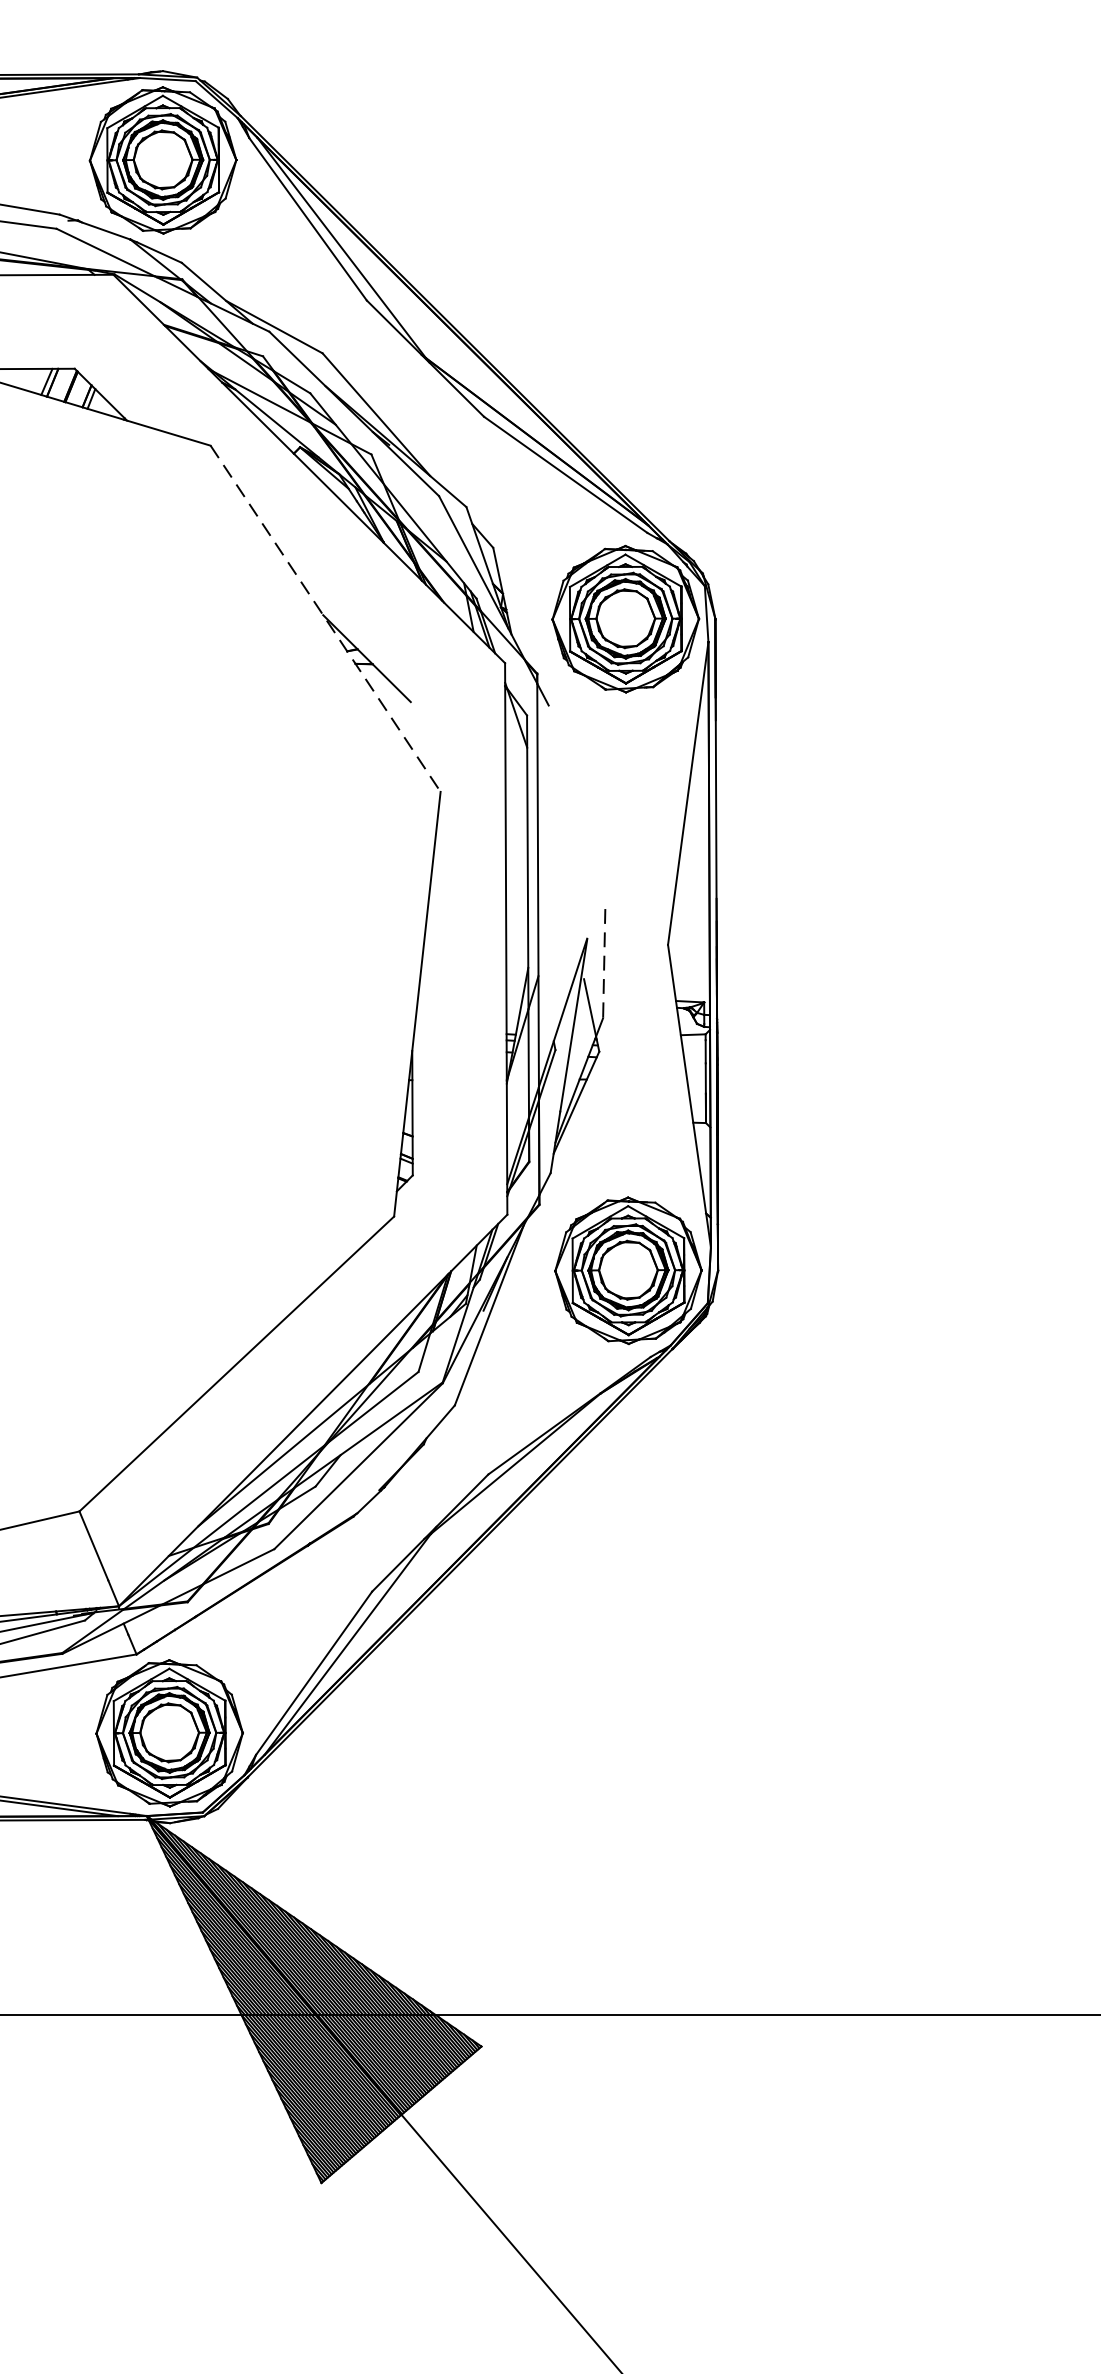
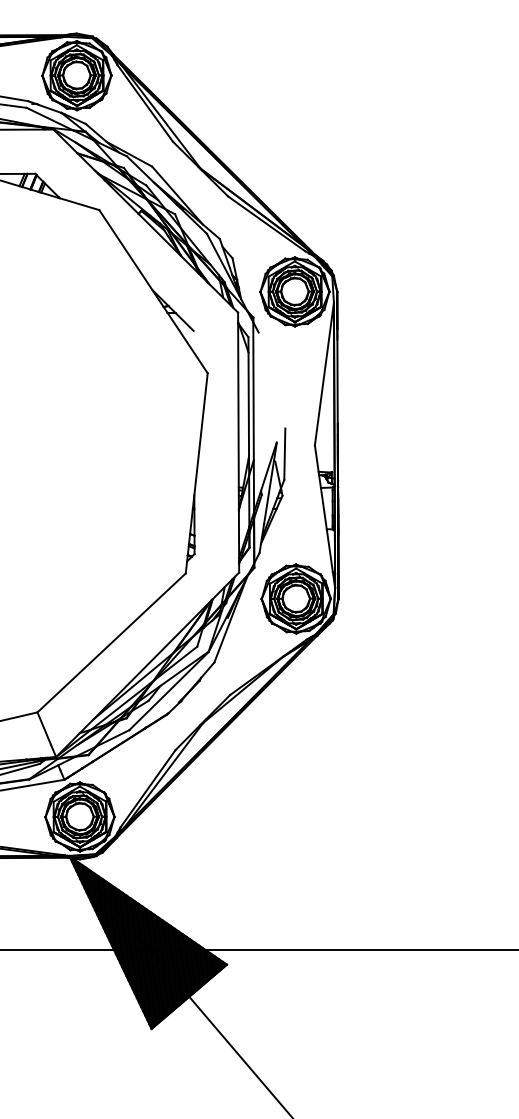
line: (325, 618) -> (153, 291), dashed -> solid
line: (603, 964) -> (284, 454), dashed -> solid

